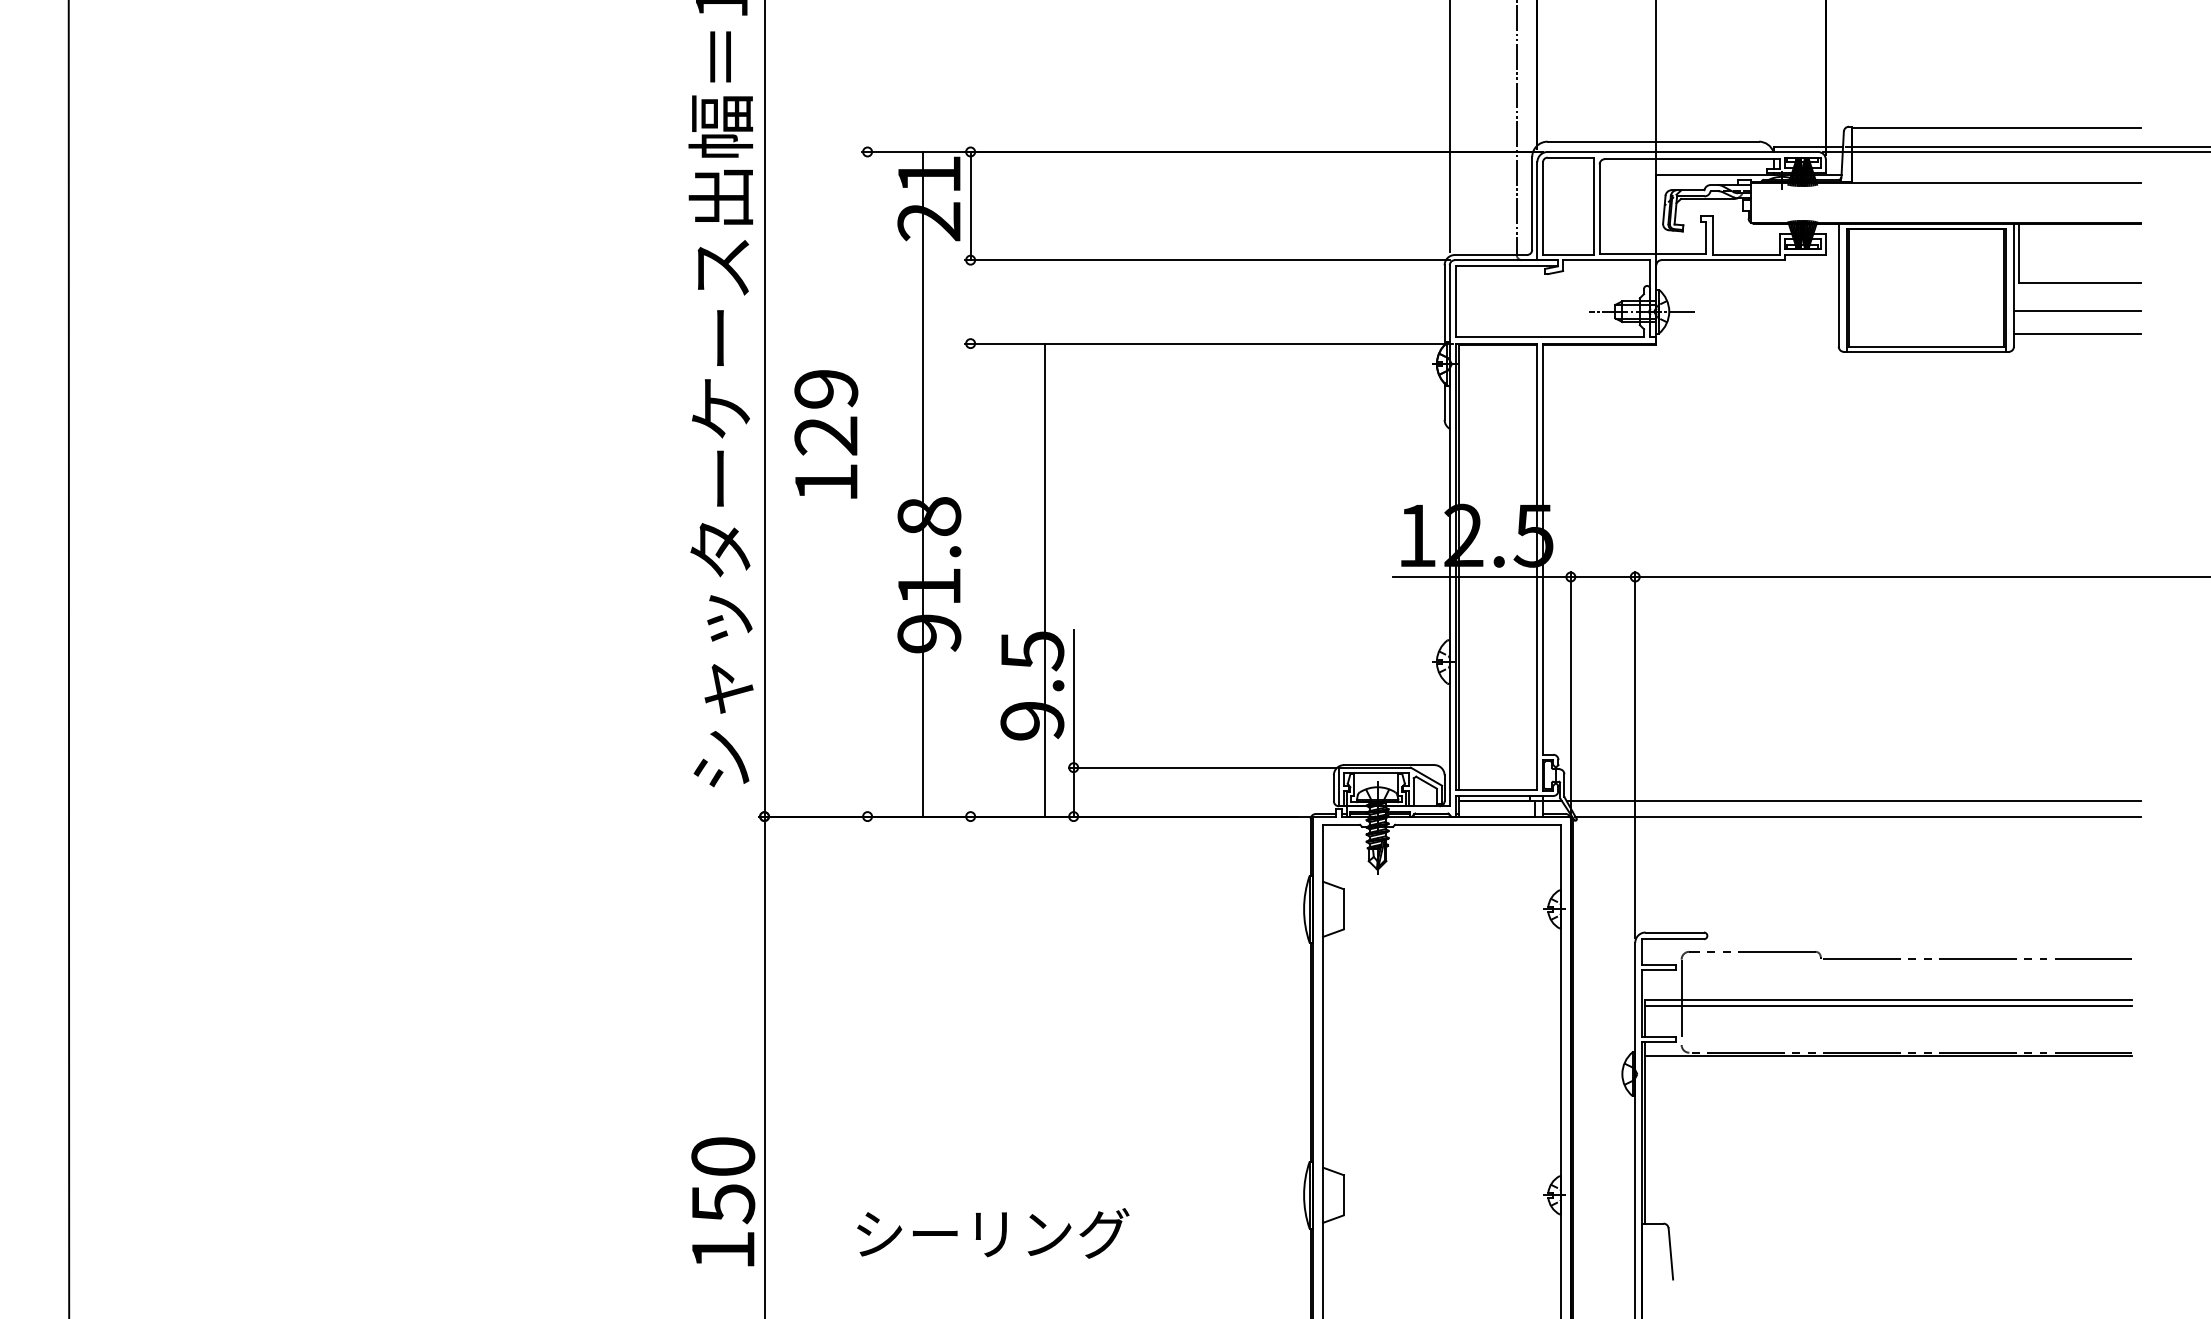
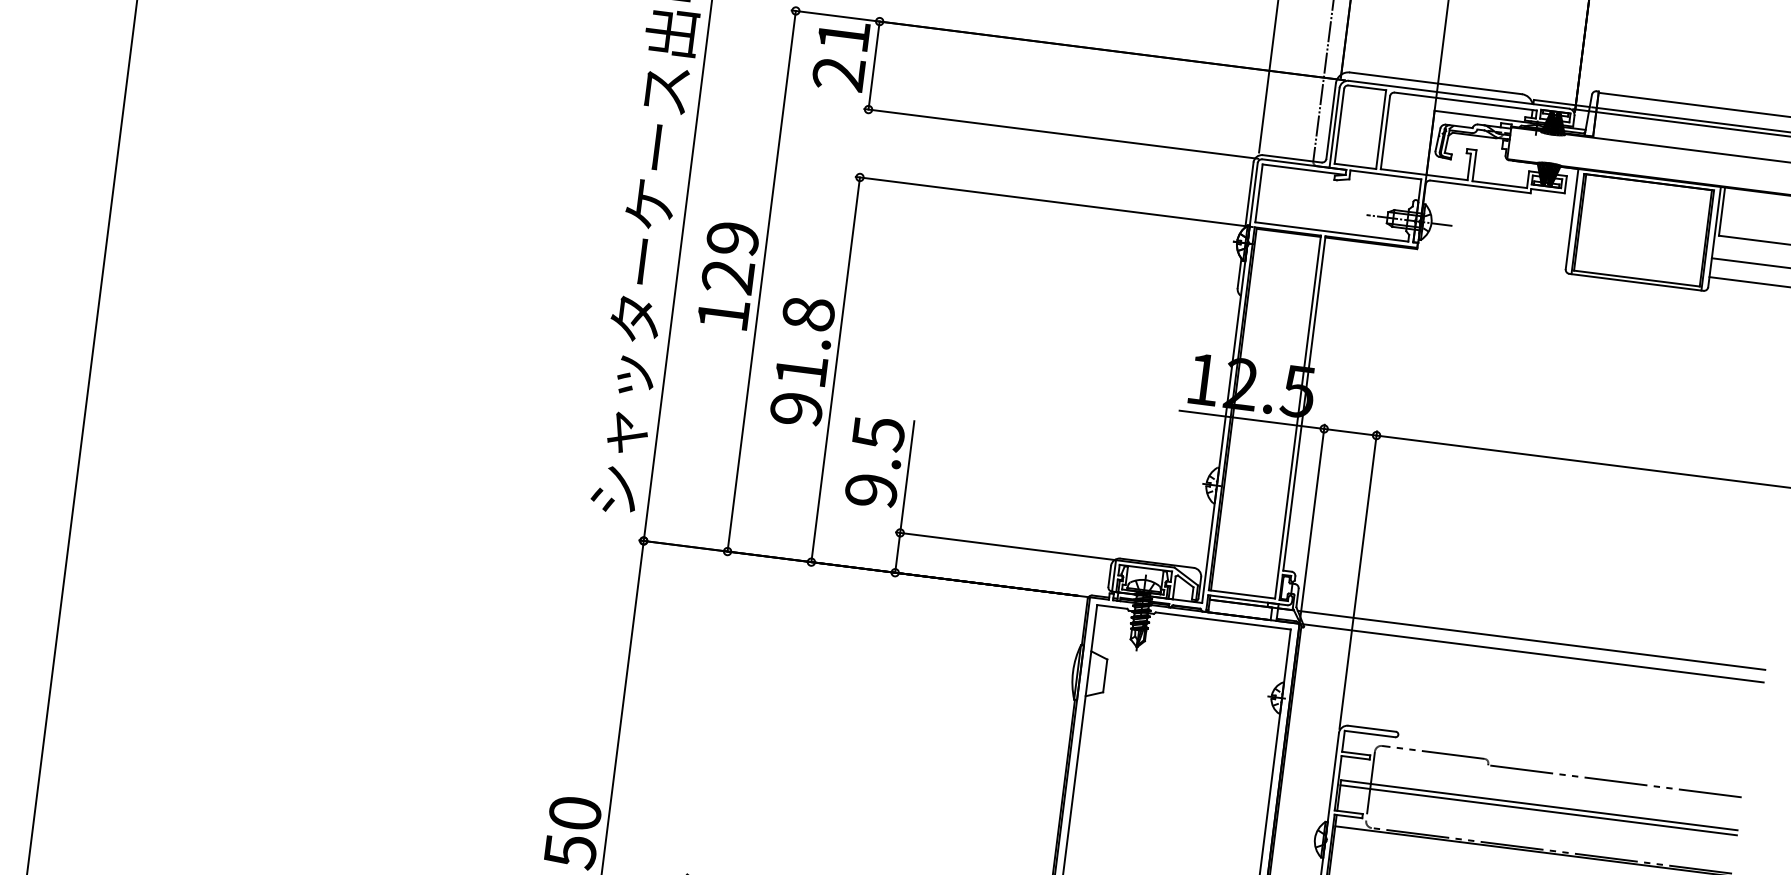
text: (826, 434) -> (728, 275), moved
line: (922, 483) -> (761, 280), moved
line: (1044, 579) -> (835, 369), moved

